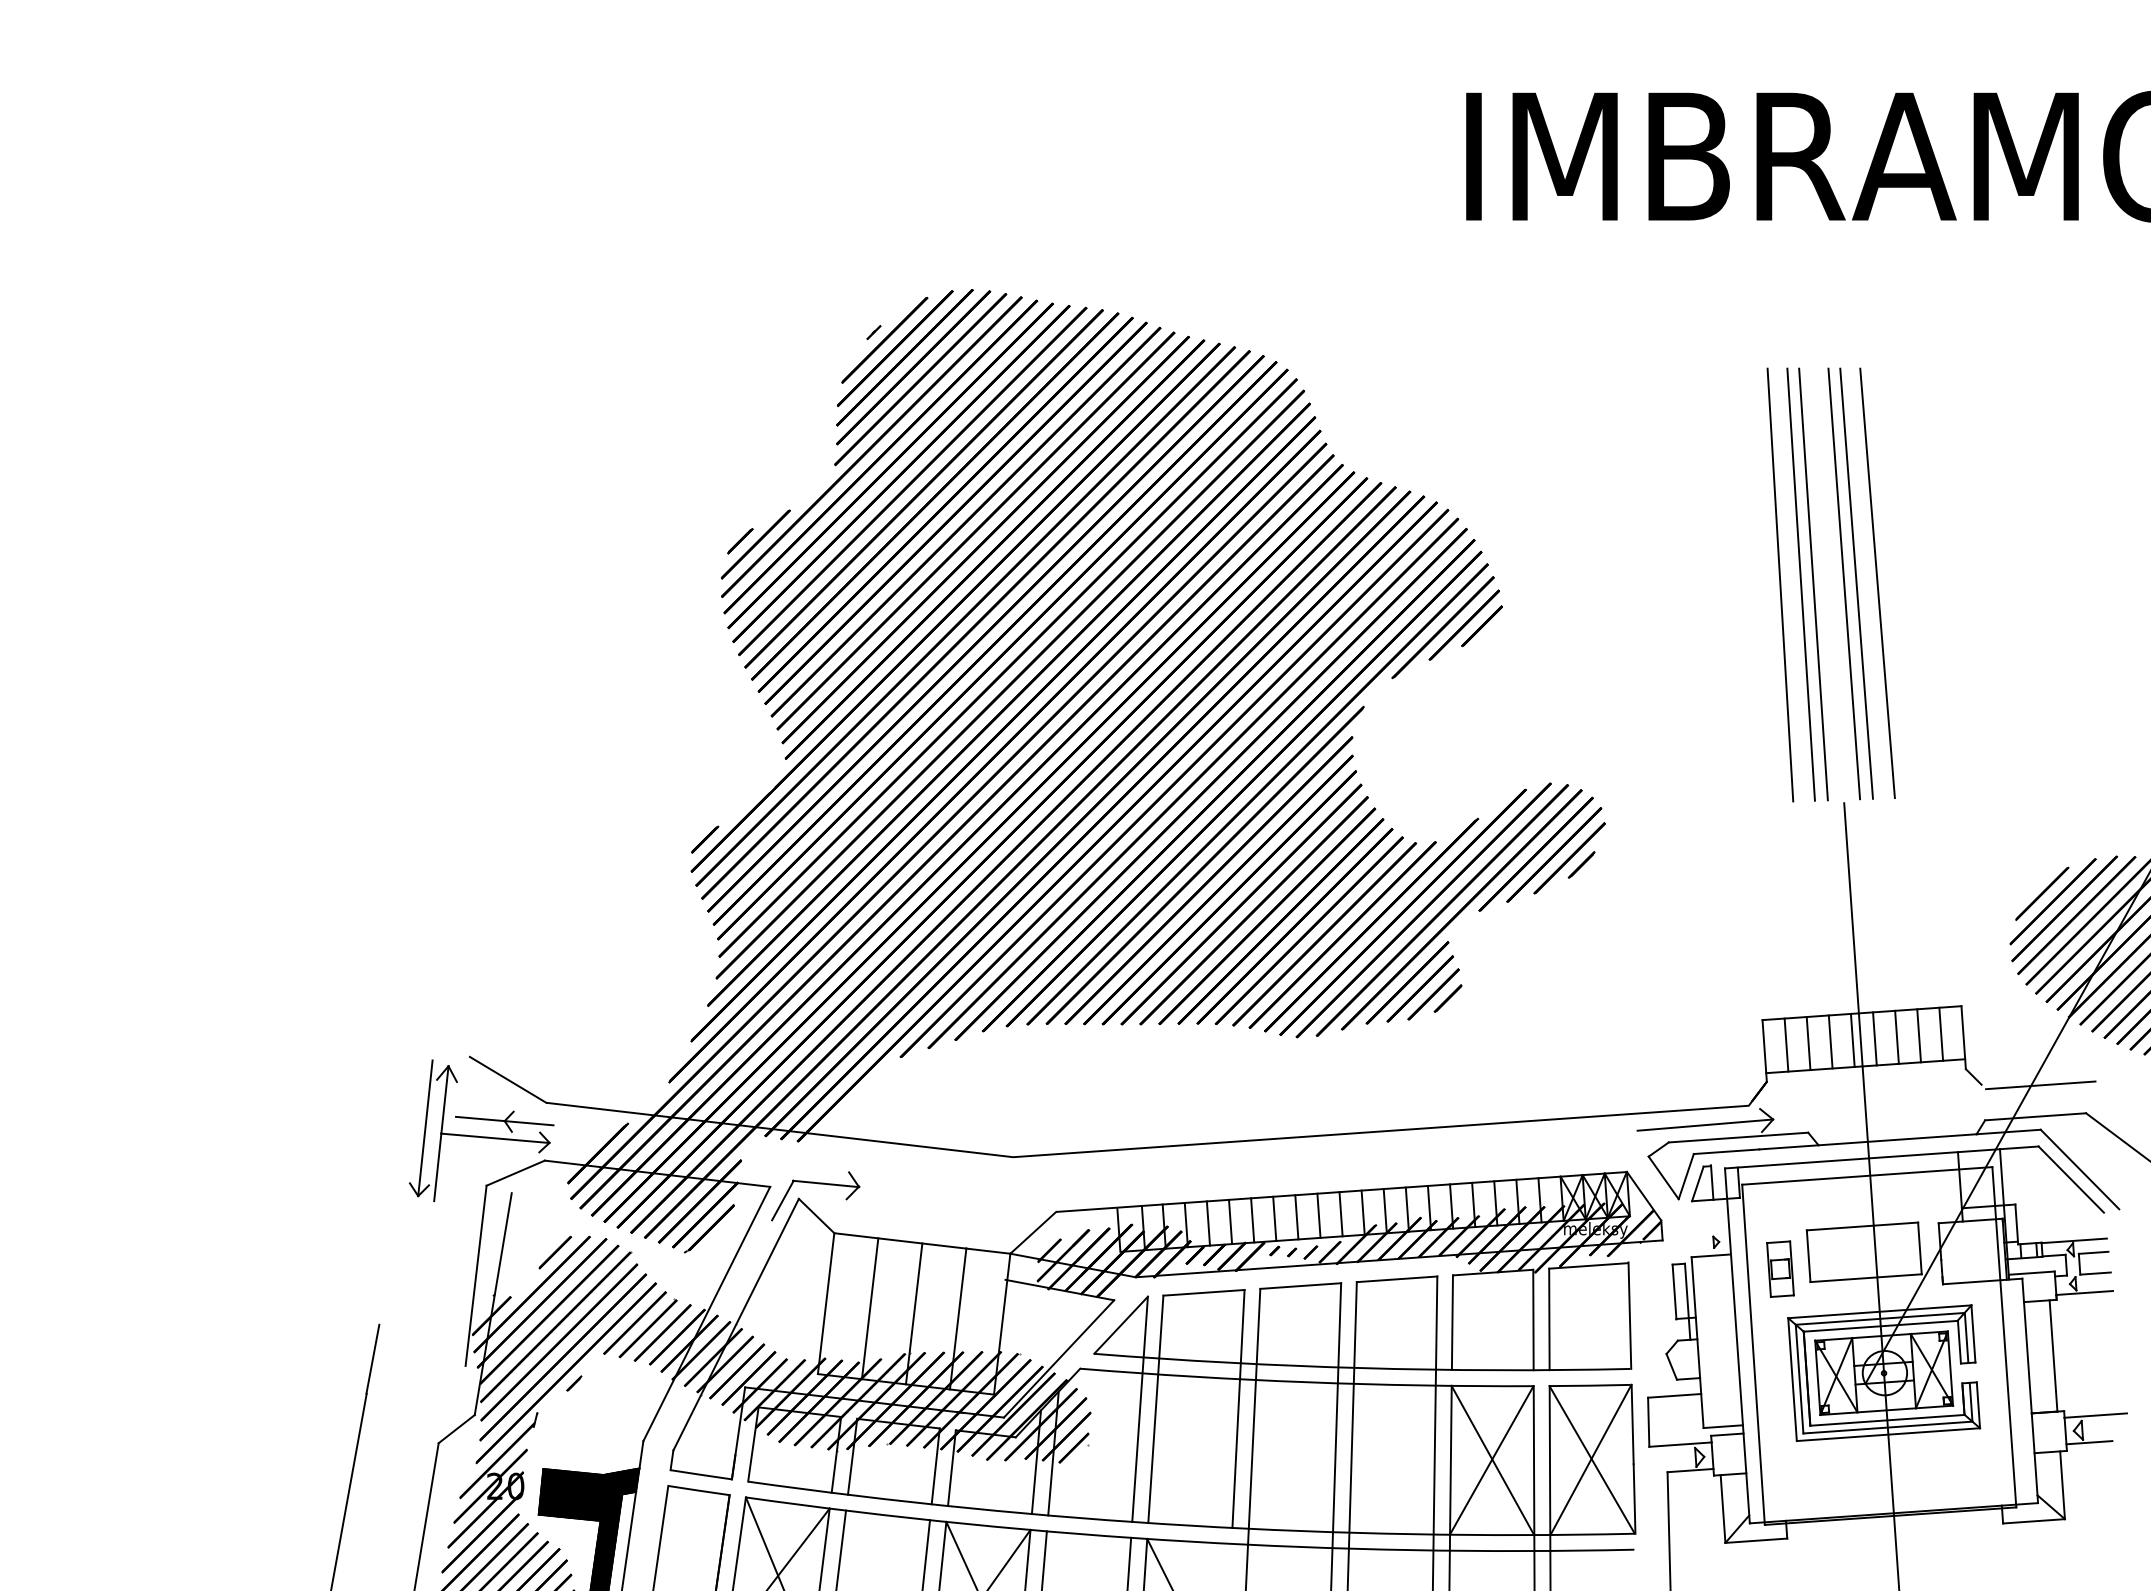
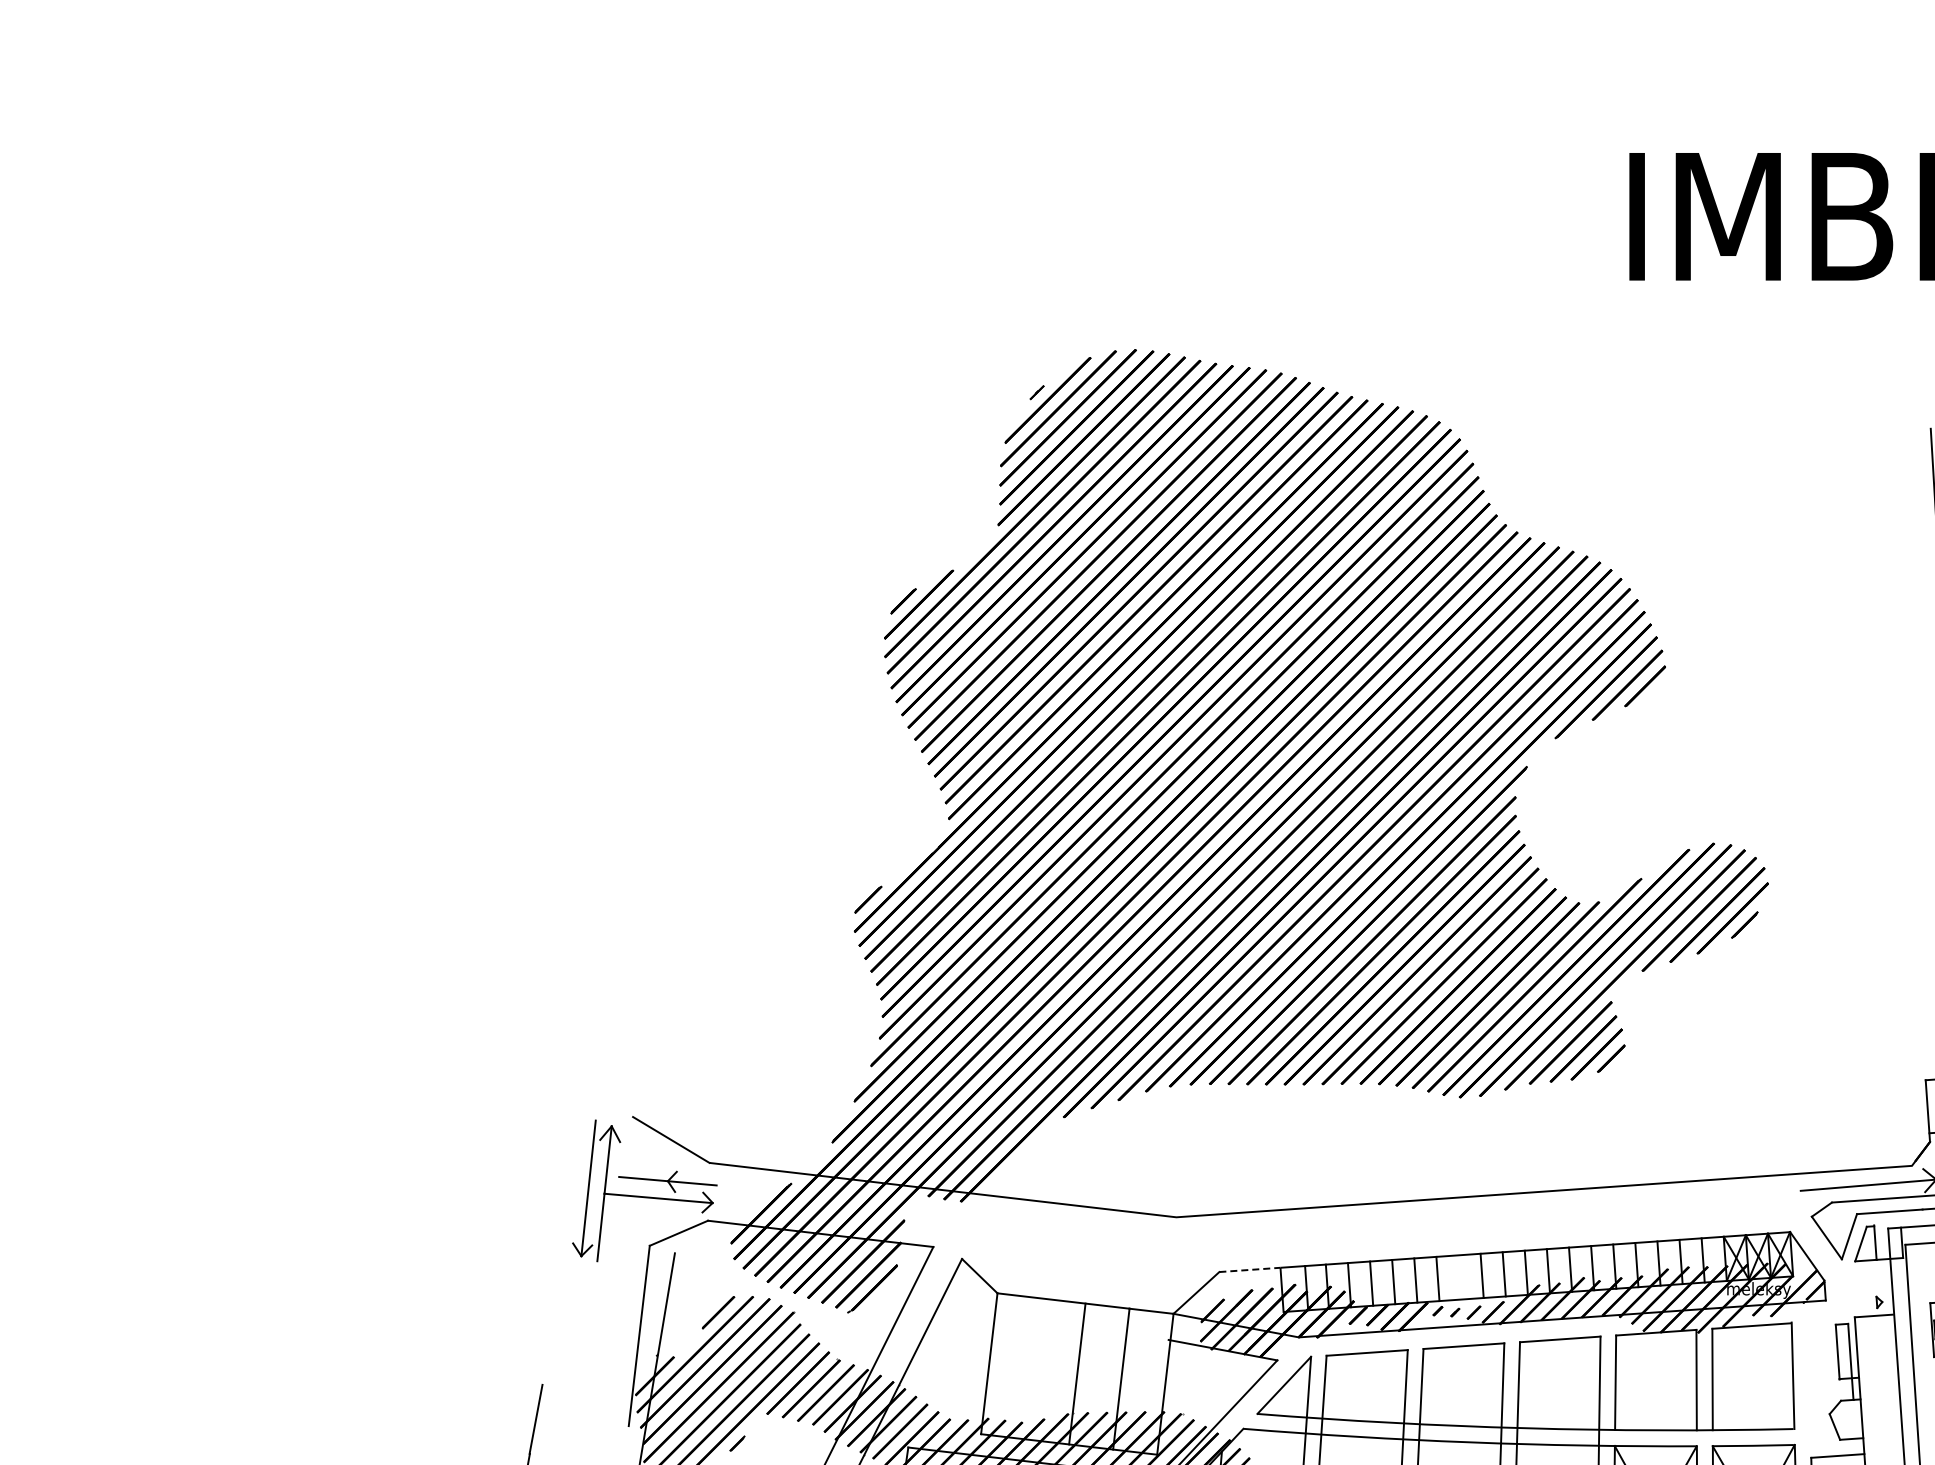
part: (818, 1184) -> (981, 1244), removed
line: (1086, 1209) -> (1249, 1269), solid -> dashed
line: (1296, 1217) -> (1459, 1277), removed
line: (869, 1308) -> (1032, 1368), removed

